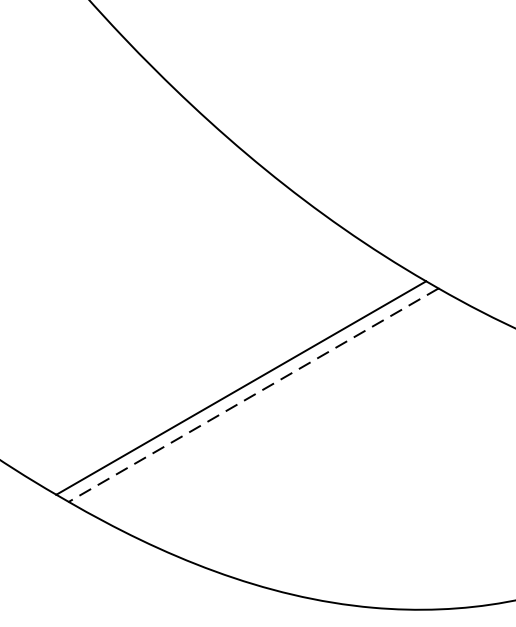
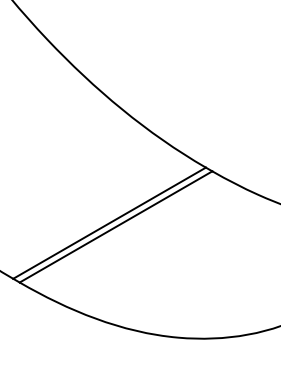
line: (252, 396) -> (115, 227), dashed -> solid

